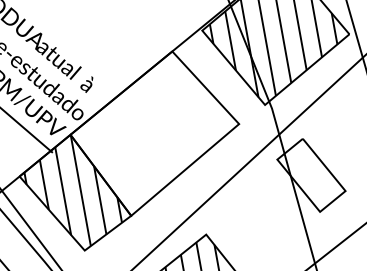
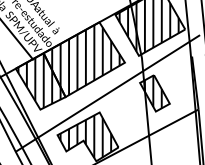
hatch: (150, 135) -> (81, 60), added
hatch: (305, 172) -> (152, 91), added

